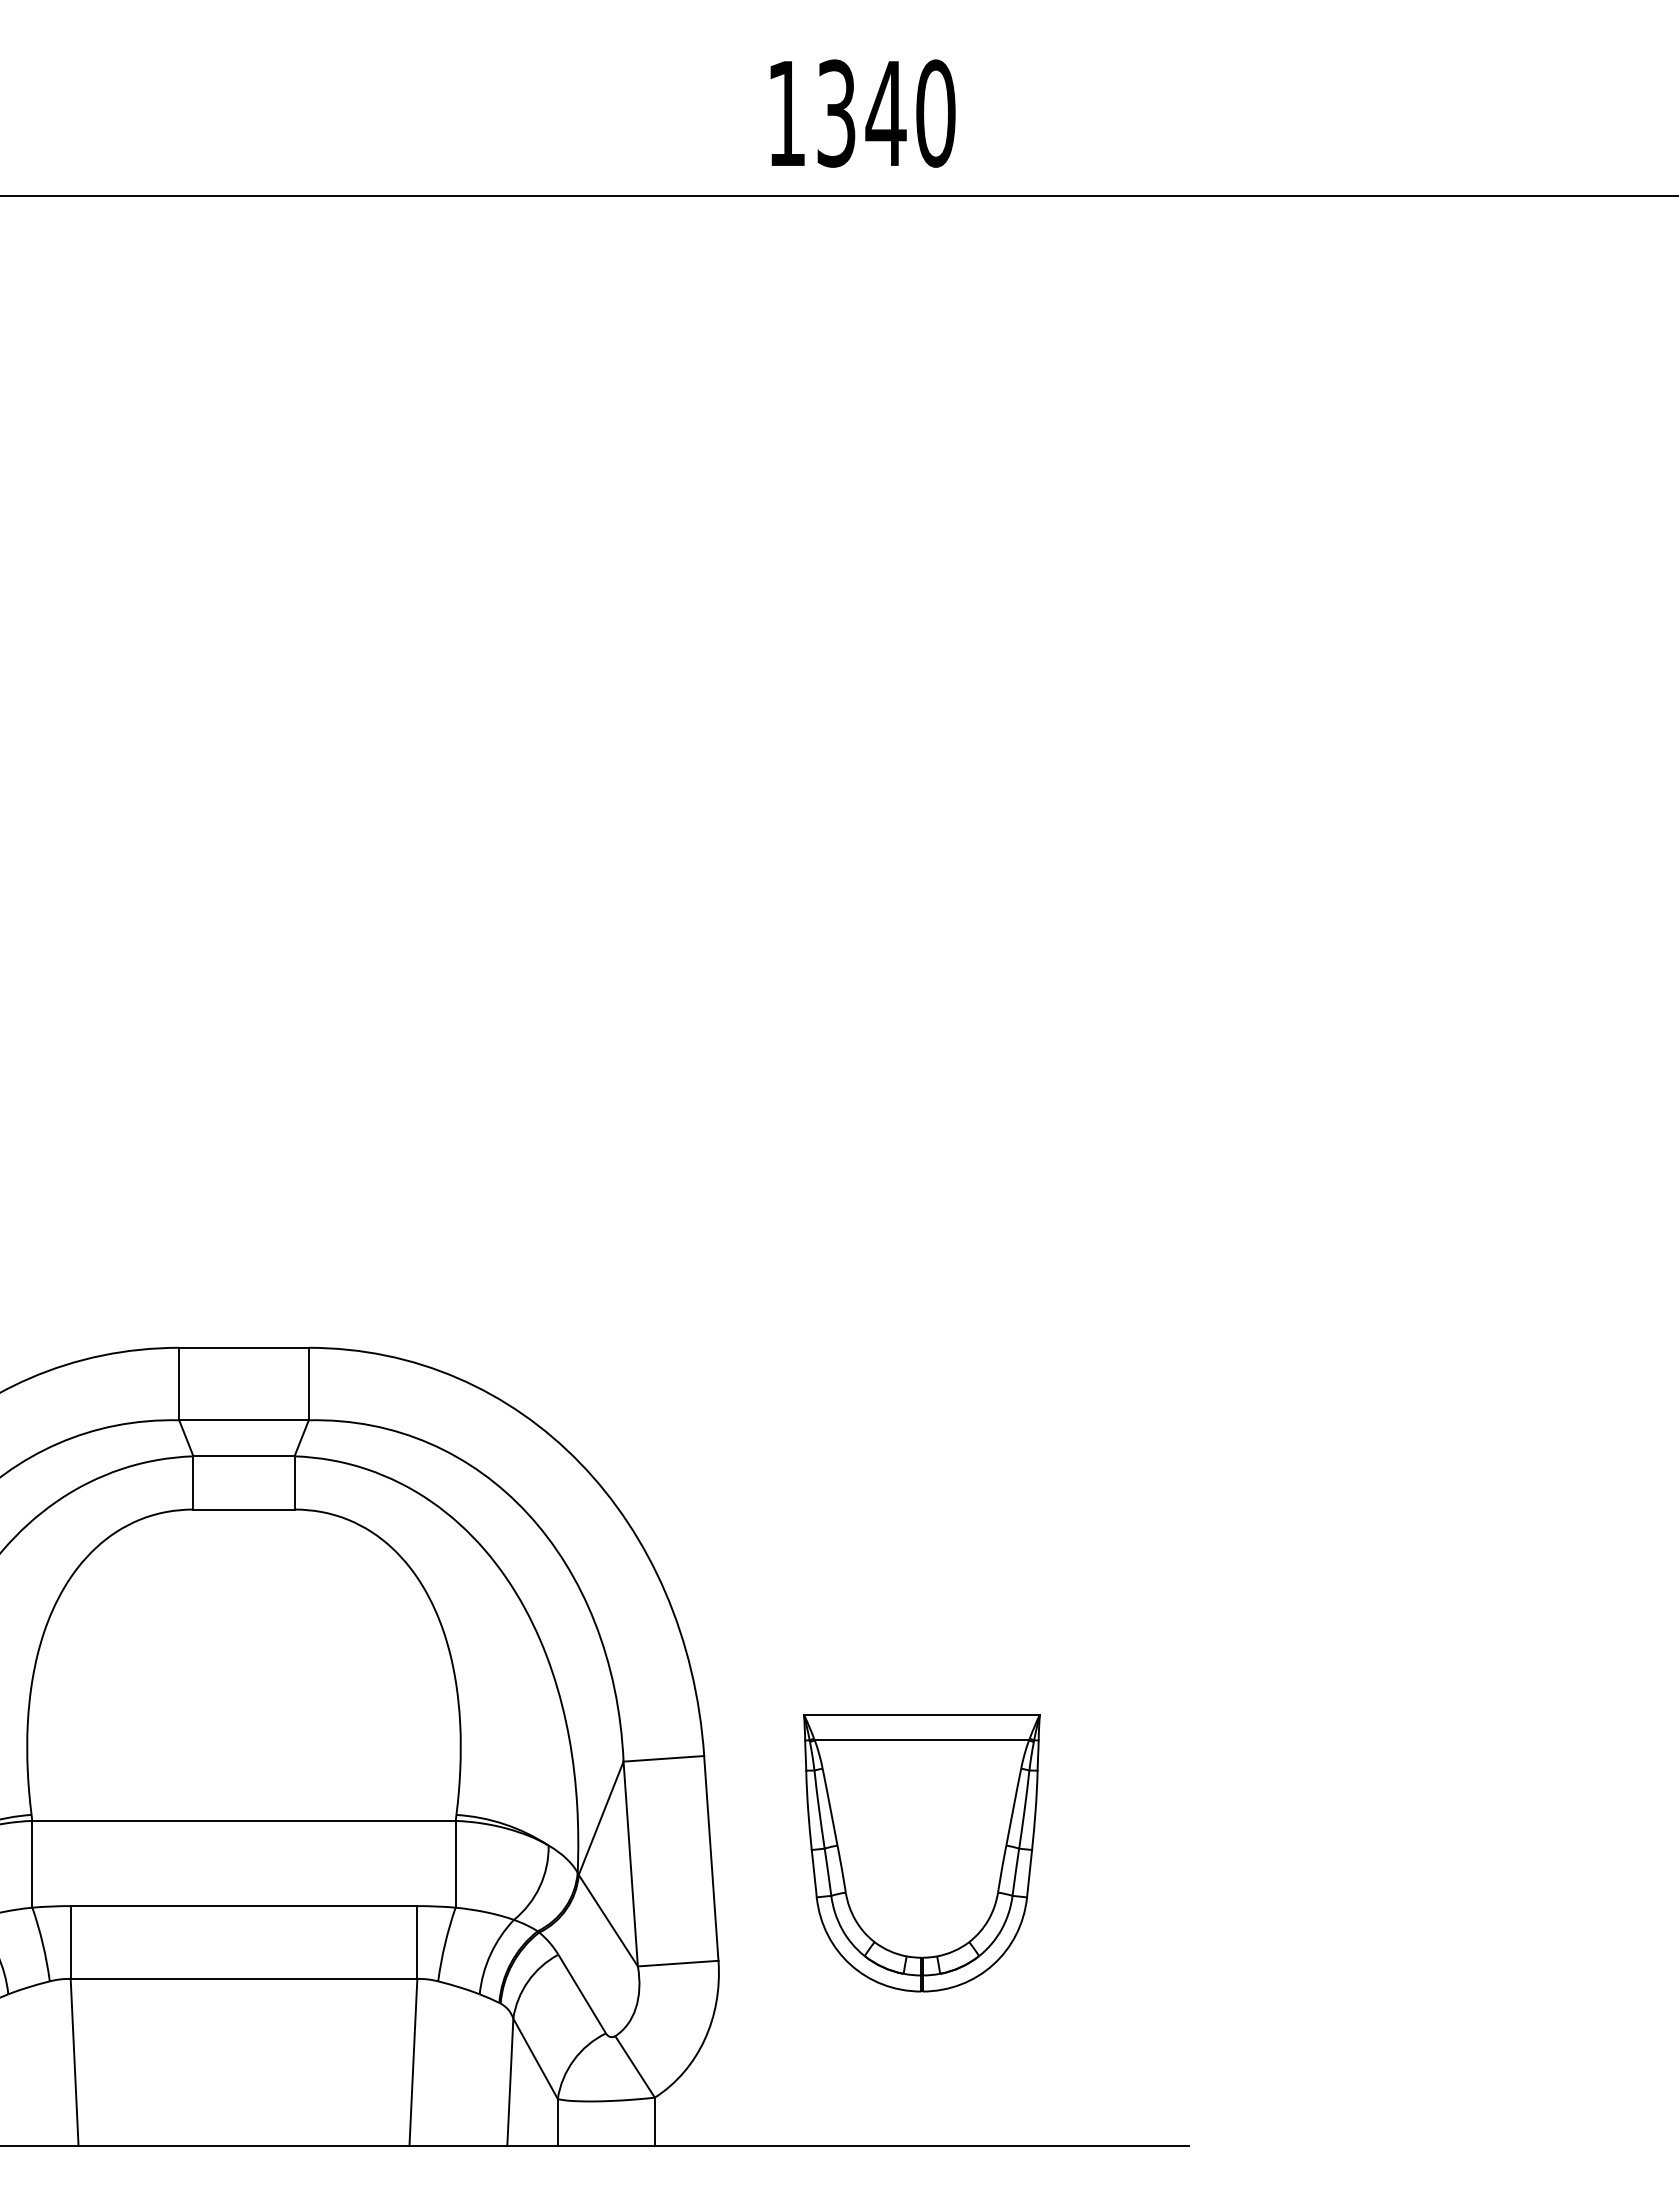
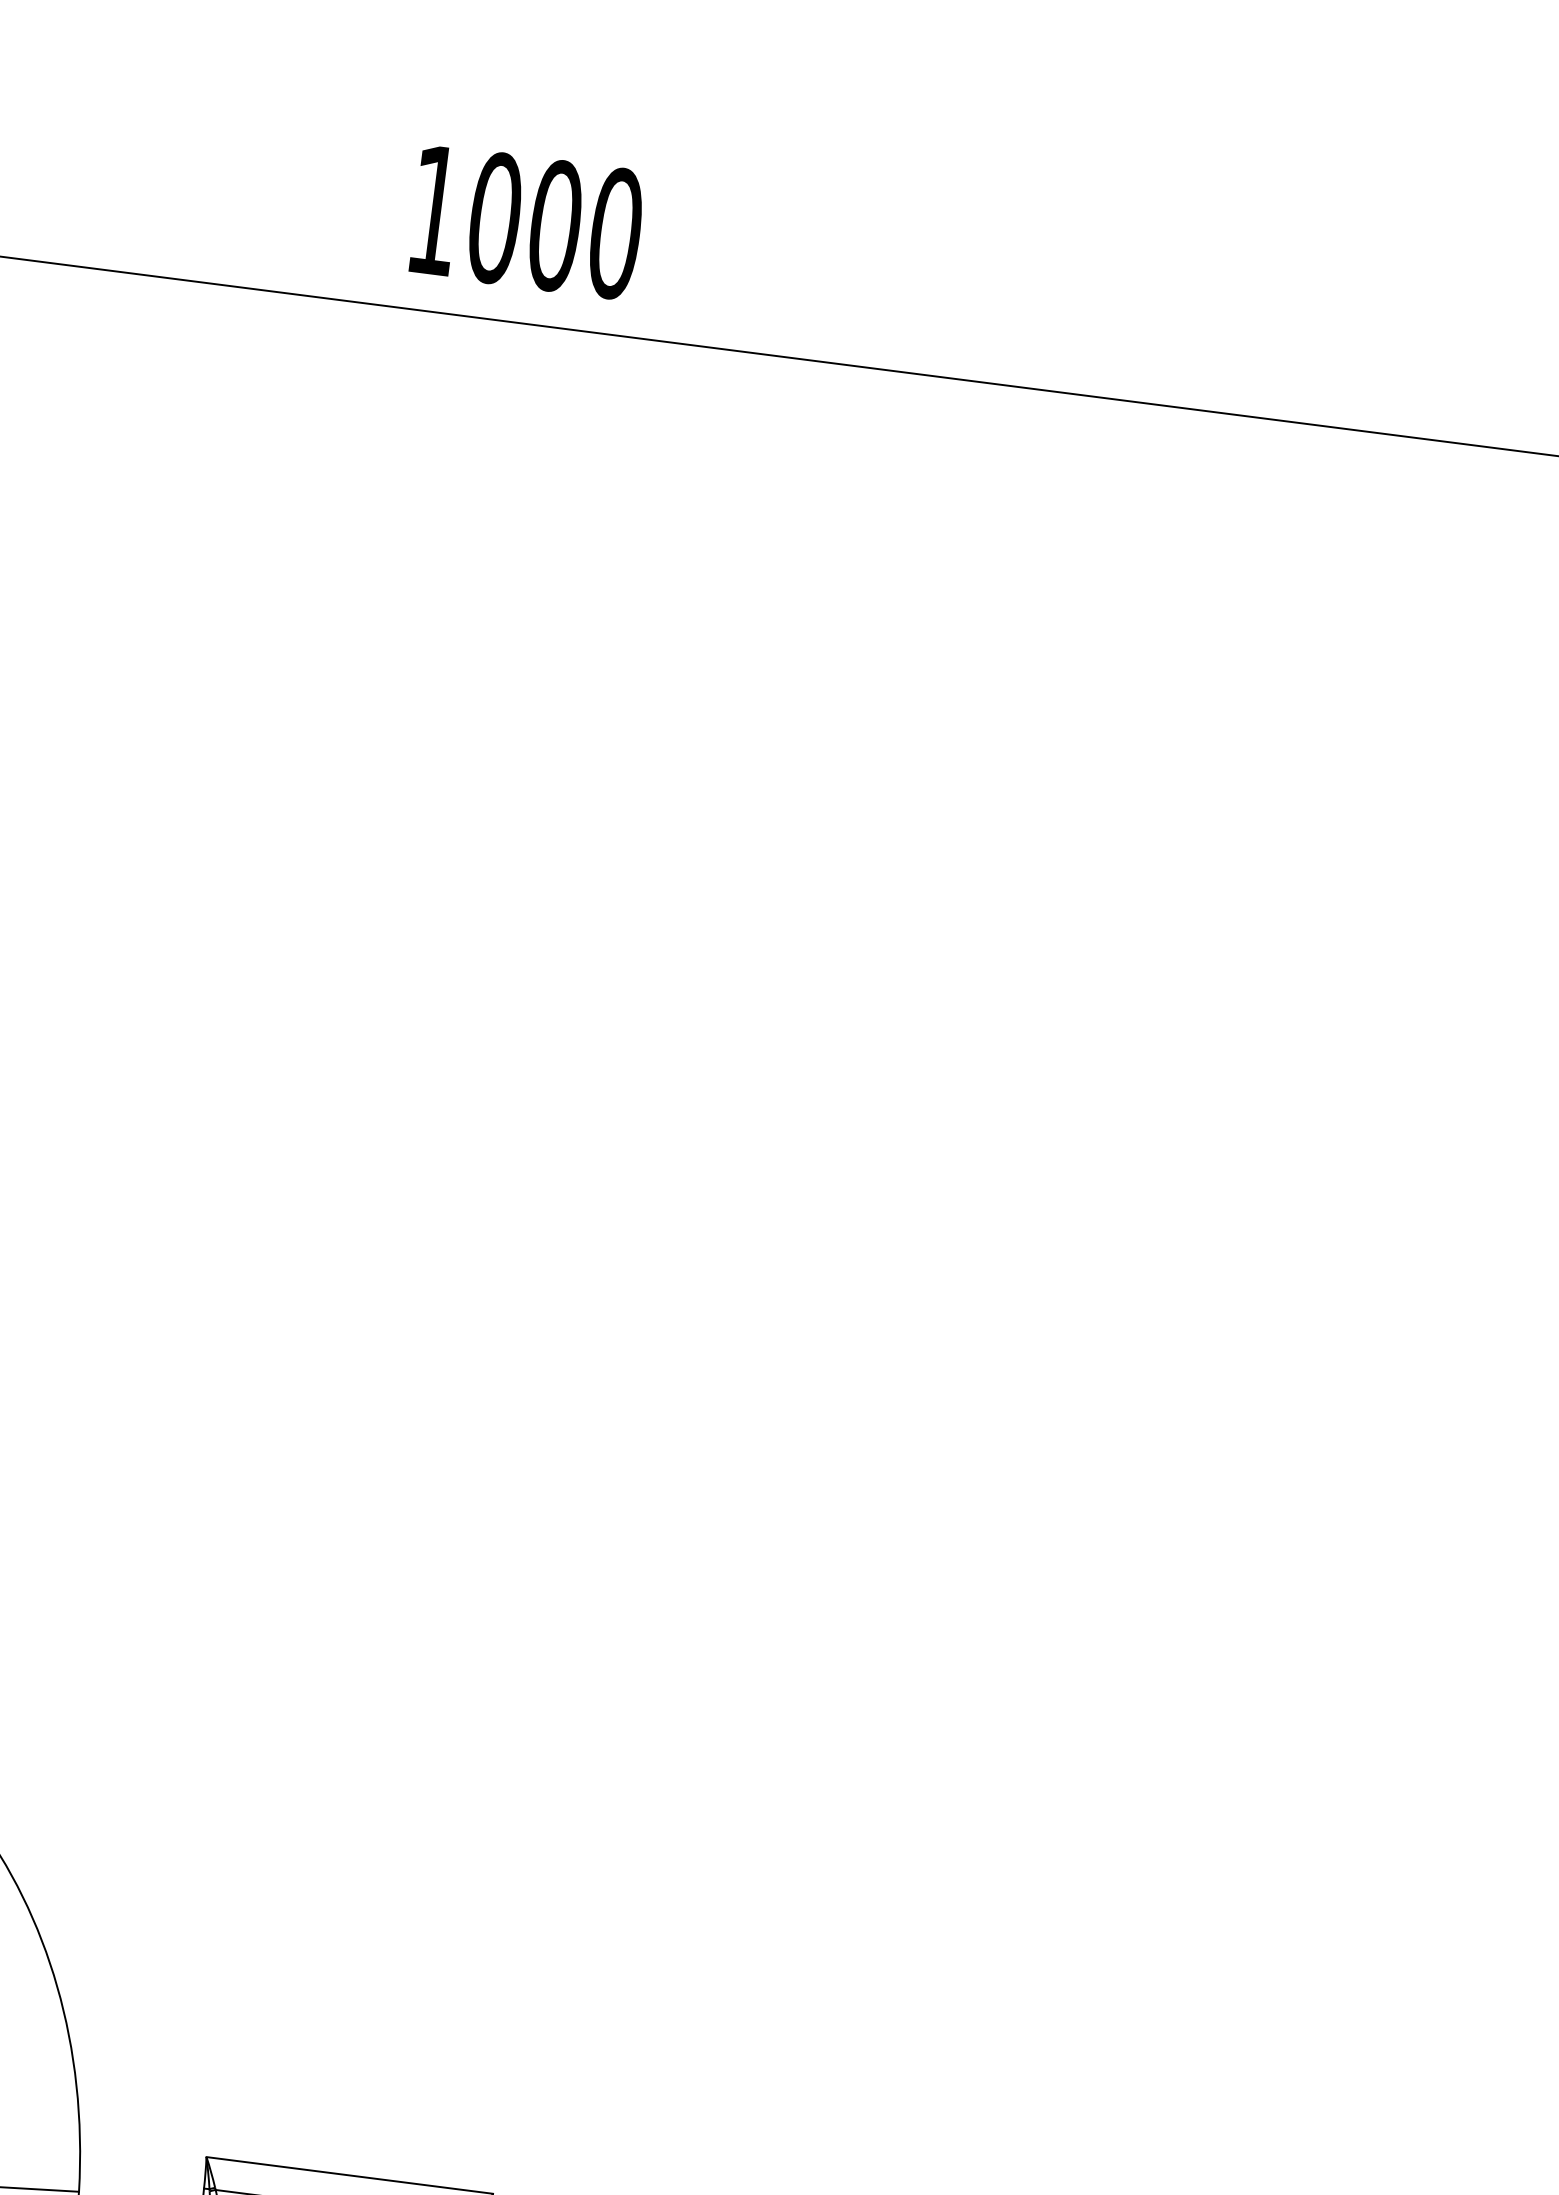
text: (861, 113) -> (525, 221), 1340 -> 1000

